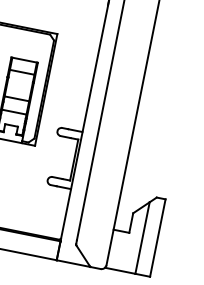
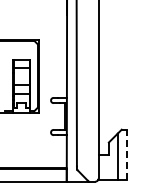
line: (158, 237) -> (127, 154), solid -> dashed

